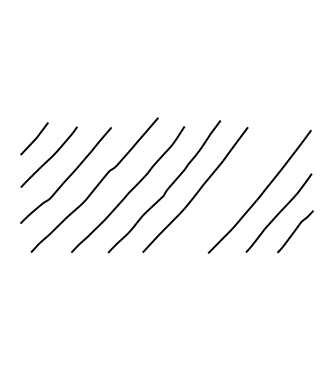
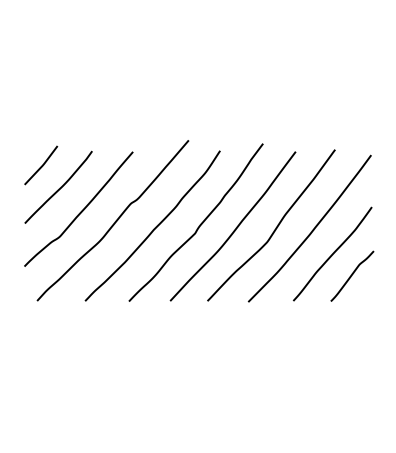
curve: (231, 189) -> (276, 225), added

